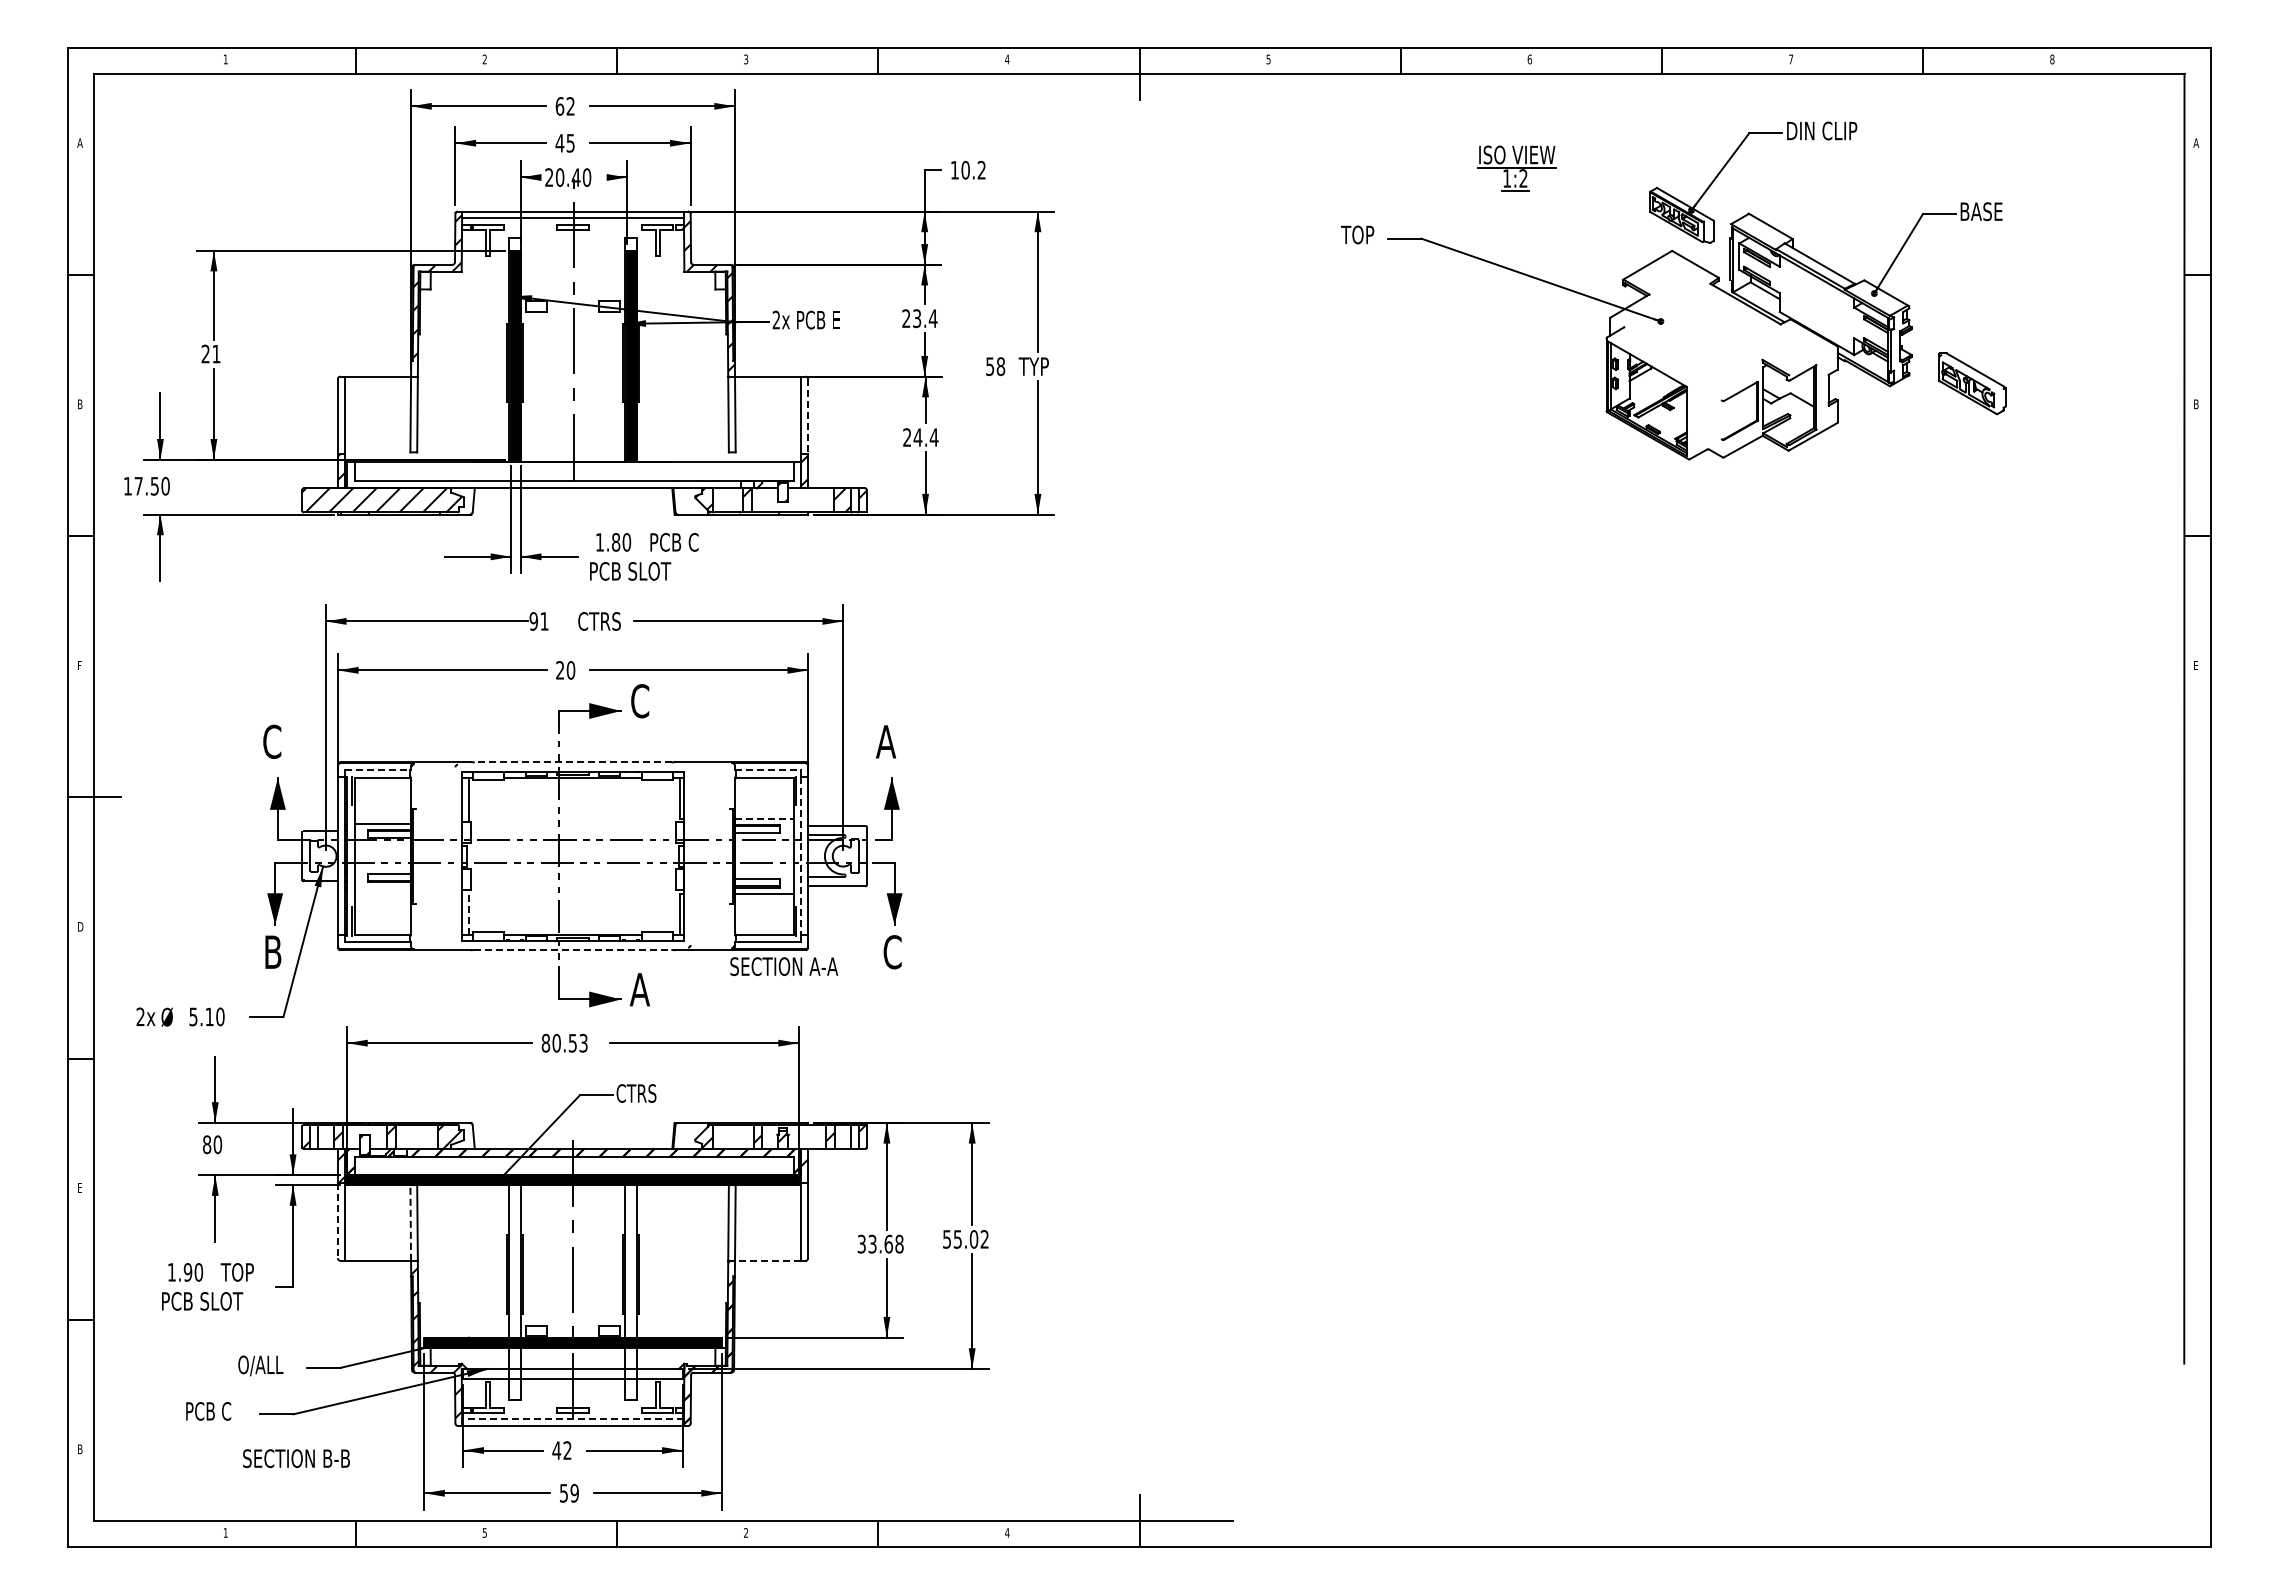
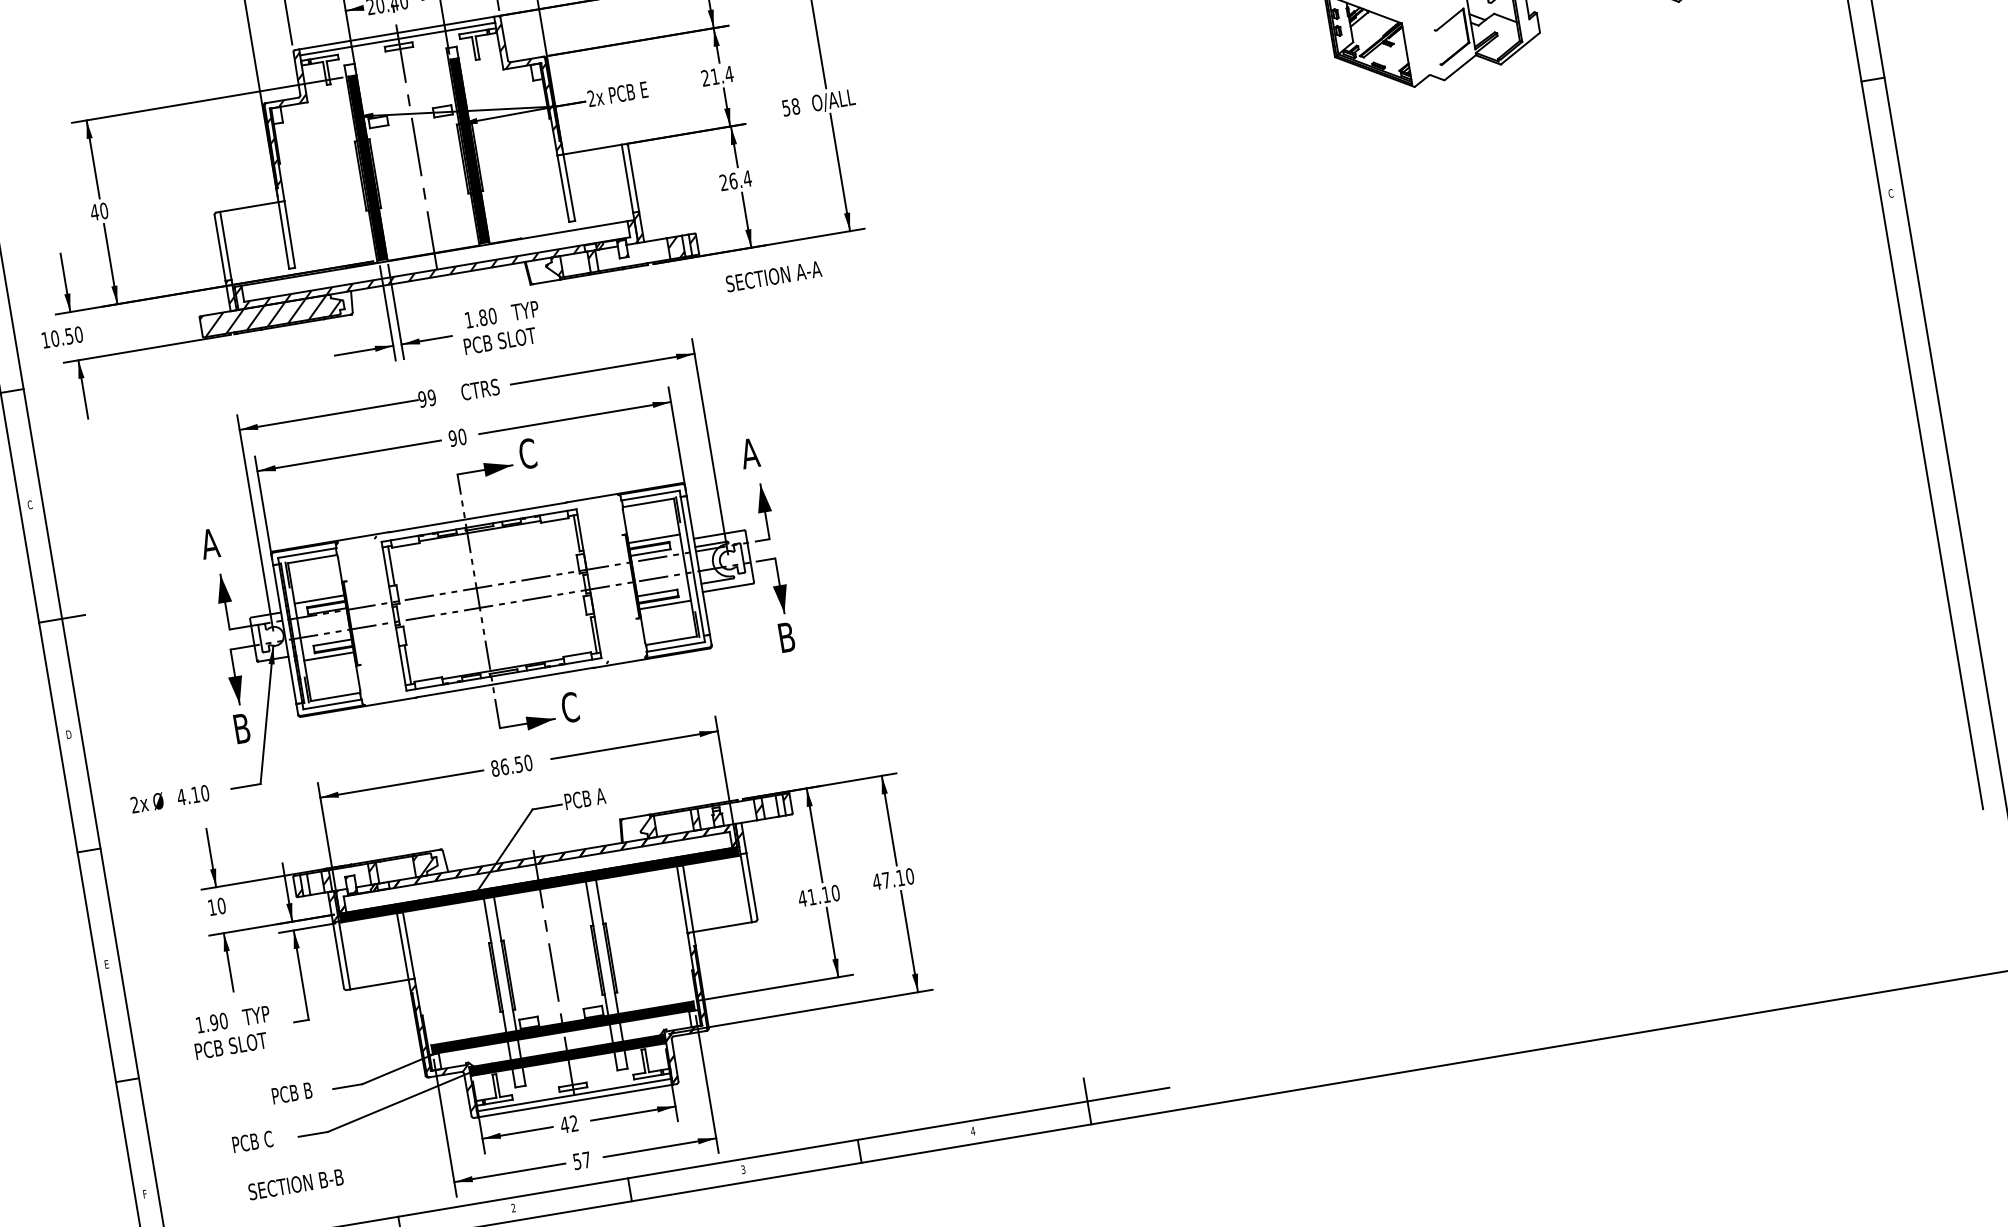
text: (917, 318) -> (715, 76), 23.4 -> 21.4
text: (210, 353) -> (98, 211), 21 -> 40
text: (1042, 367) -> (832, 101), TYP -> O/ALL
line: (808, 417) -> (634, 179), dashed -> solid
text: (917, 437) -> (732, 181), 24.4 -> 26.4
hatch: (573, 475) -> (435, 265), added
text: (138, 485) -> (54, 337), 17.50 -> 10.50
text: (673, 542) -> (533, 309), PCB C -> TYP
text: (544, 621) -> (431, 397), 91 -> 99
text: (79, 665) -> (29, 504), F -> C
text: (2195, 665) -> (1890, 193), E -> C
text: (560, 670) -> (453, 438), 20 -> 90
text: (272, 741) -> (210, 543), C -> A
line: (572, 762) -> (477, 517), dashed -> solid
line: (378, 770) -> (307, 553), dashed -> solid
line: (768, 770) -> (650, 495), dashed -> solid
line: (764, 818) -> (654, 538), dashed -> solid
line: (801, 856) -> (692, 566), dashed -> solid
line: (382, 888) -> (328, 656), added
line: (468, 911) -> (407, 664), dashed -> solid
line: (573, 950) -> (505, 682), dashed -> solid
text: (892, 952) -> (786, 637), C -> B
text: (784, 966) -> (774, 276), moved
text: (639, 989) -> (569, 707), A -> C
text: (193, 1016) -> (181, 796), 5.10 -> 4.10
text: (569, 1042) -> (515, 764), 80.53 -> 86.50
text: (639, 1093) -> (584, 798), CTRS -> PCB A
text: (207, 1144) -> (212, 907), 80 -> 10
line: (337, 1221) -> (338, 955), dashed -> solid
line: (410, 1222) -> (402, 946), dashed -> solid
text: (965, 1239) -> (893, 879), 55.02 -> 47.10
text: (880, 1243) -> (818, 895), 33.68 -> 41.10
line: (767, 1260) -> (722, 926), dashed -> solid
text: (242, 1272) -> (262, 1014), TOP -> TYP
text: (260, 1365) -> (291, 1093), O/ALL -> PCB B
fill: (572, 1373) -> (567, 1055), added
line: (573, 1419) -> (574, 1095), dashed -> solid
text: (80, 1449) -> (145, 1194), B -> F
text: (296, 1458) -> (295, 1184), moved
text: (574, 1492) -> (586, 1159), 59 -> 57
text: (484, 1532) -> (513, 1207), 5 -> 2
text: (746, 1532) -> (743, 1169), 2 -> 3

